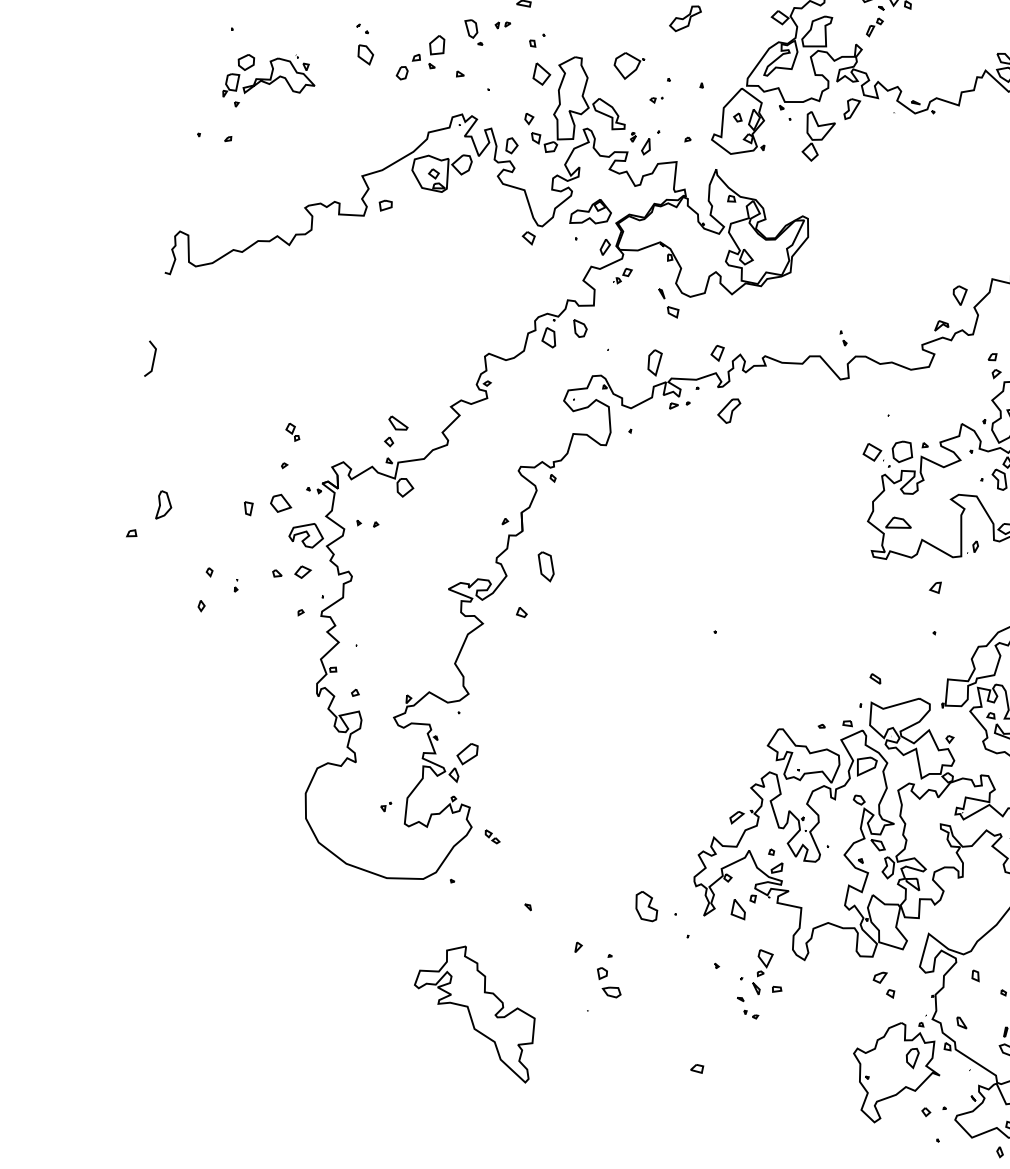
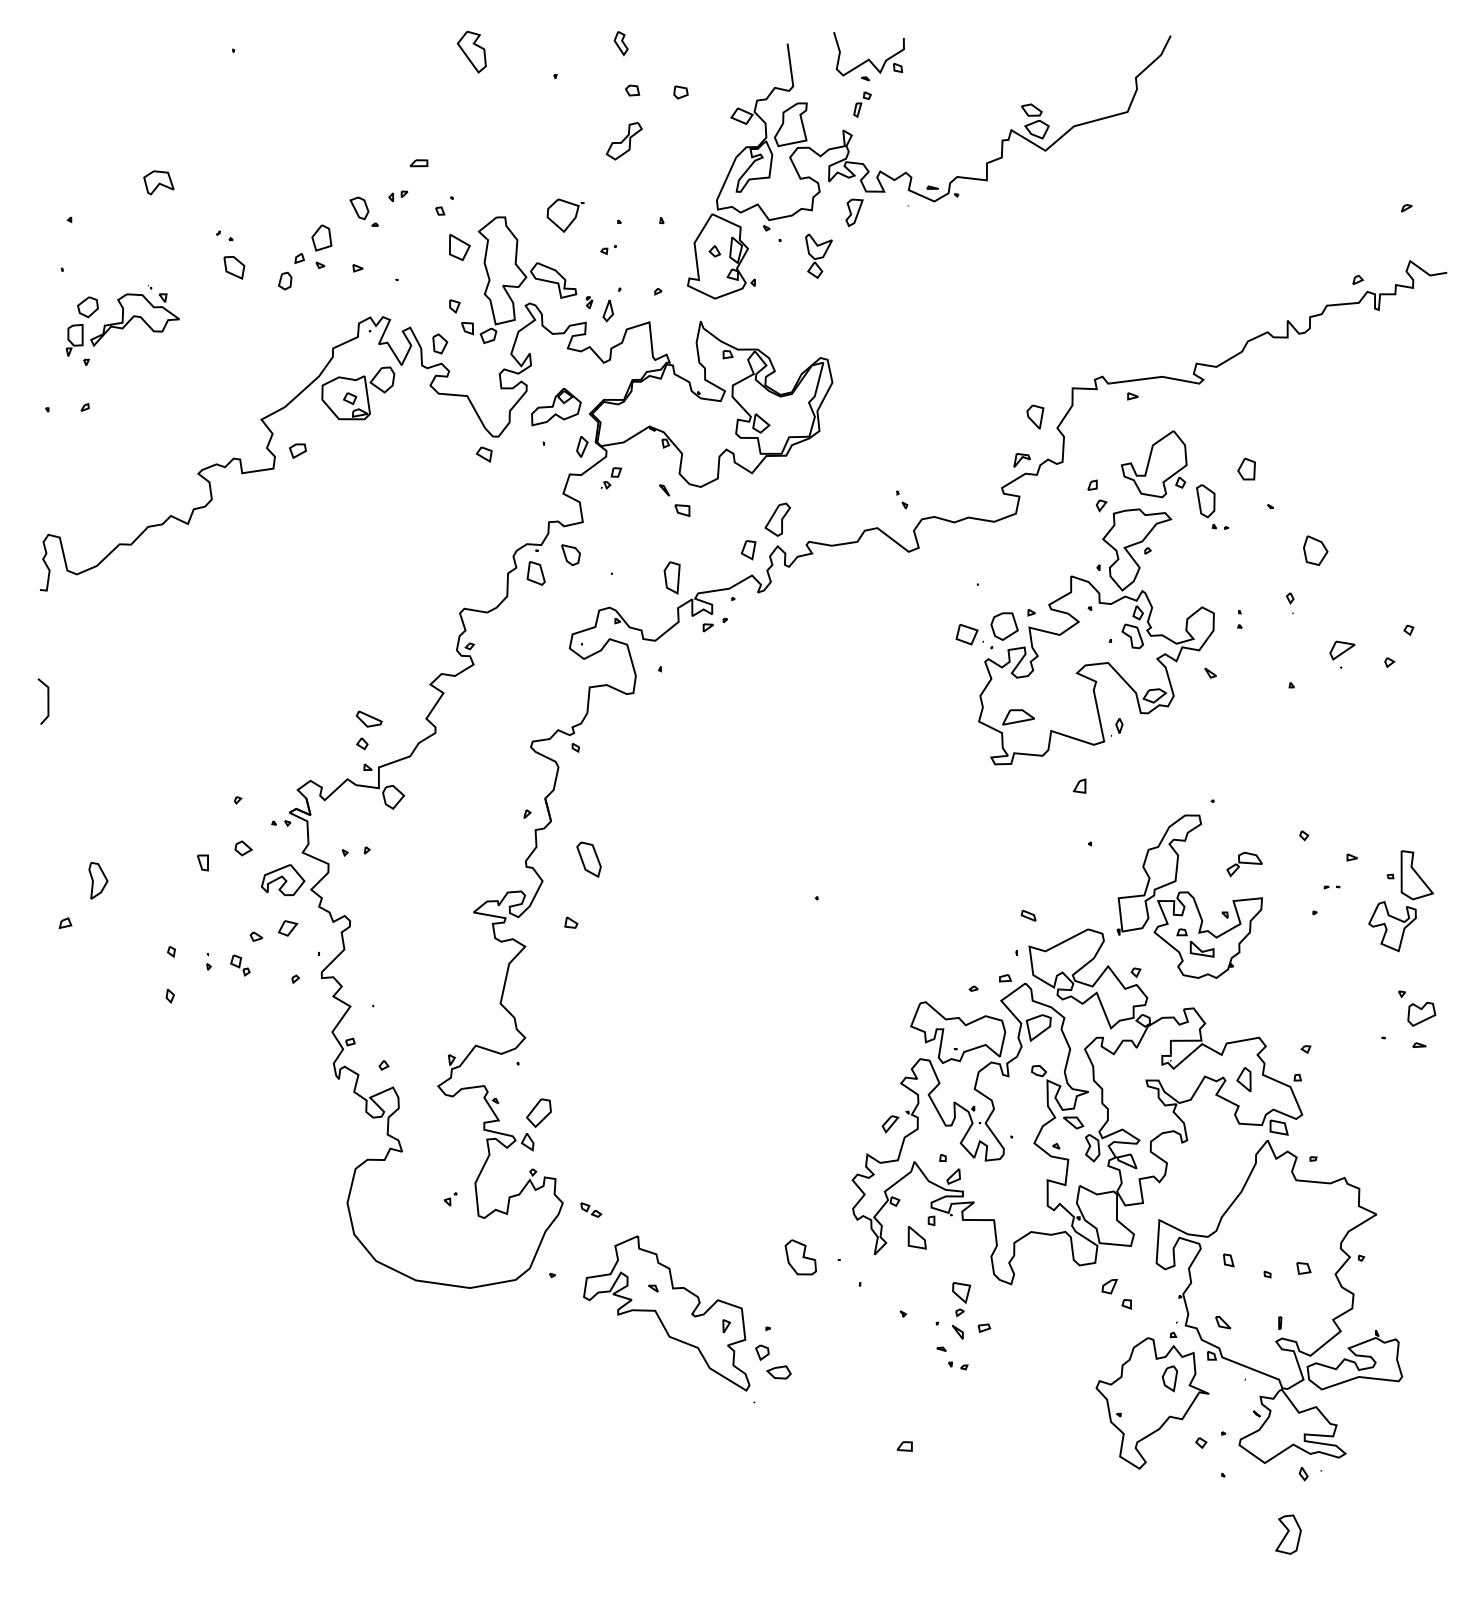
part: (817, 136) -> (818, 255), size x0.71
part: (728, 410) -> (777, 519), moved
part: (293, 432) -> (240, 965), moved
part: (281, 503) -> (243, 848), size x0.62
part: (475, 1010) -> (666, 1313), moved

